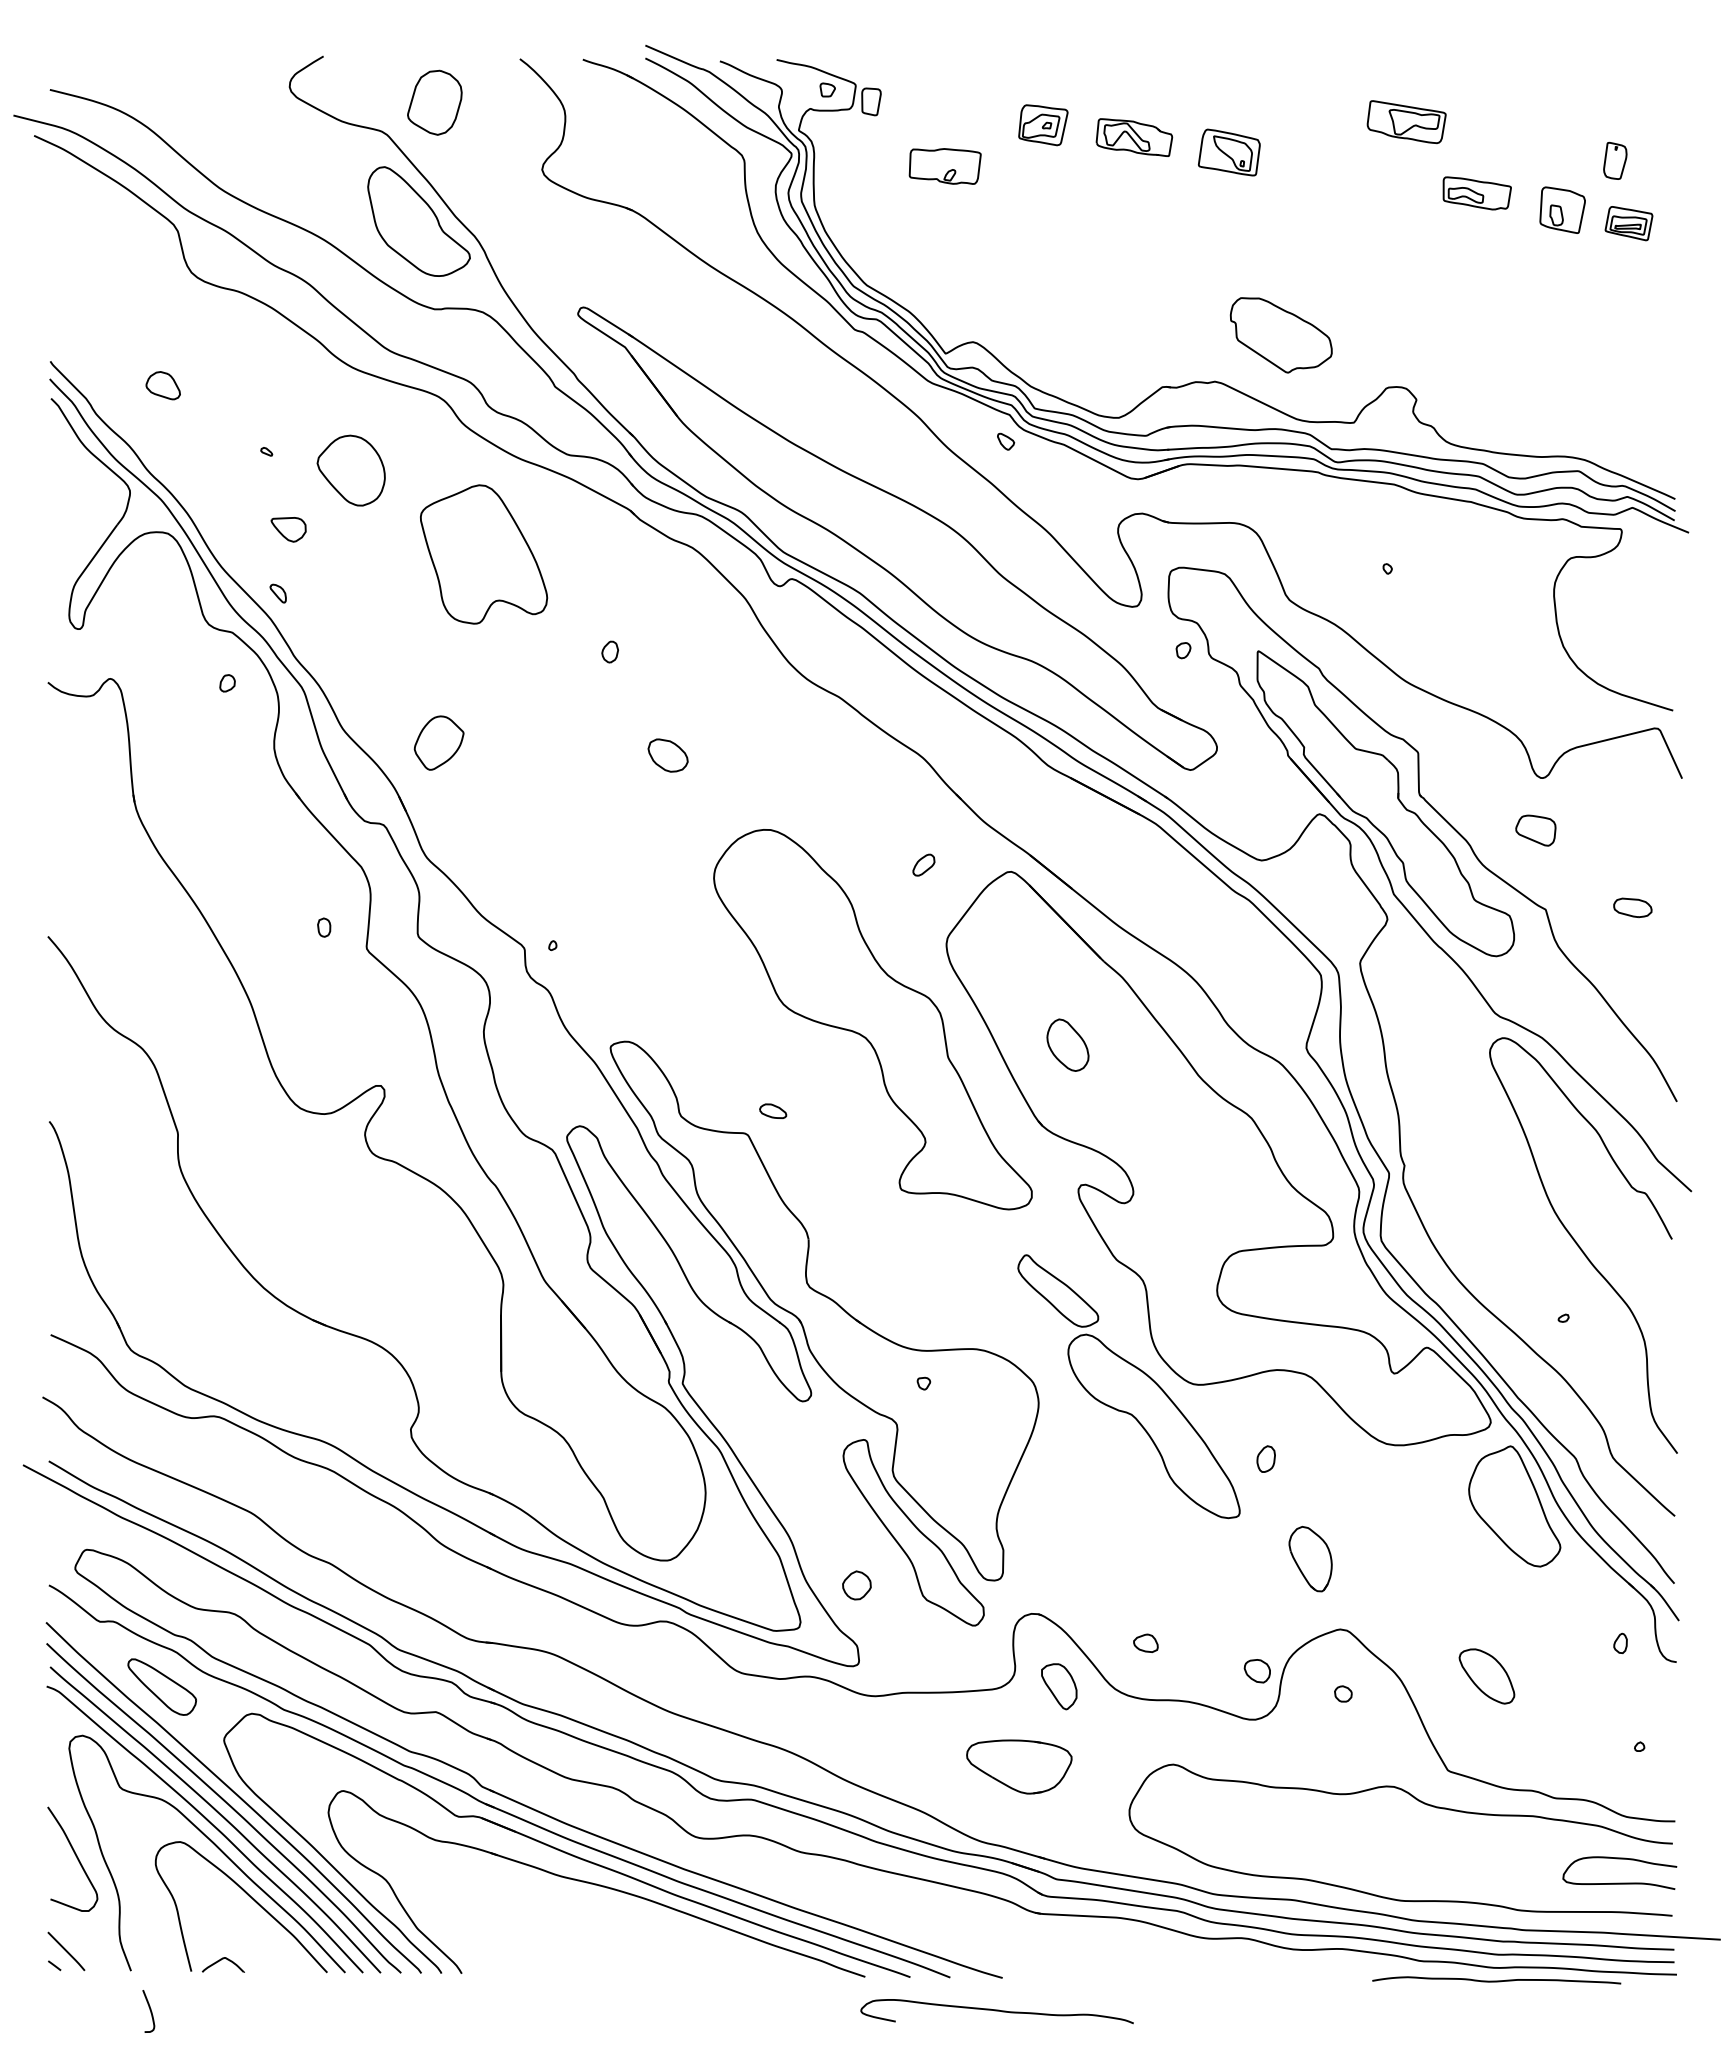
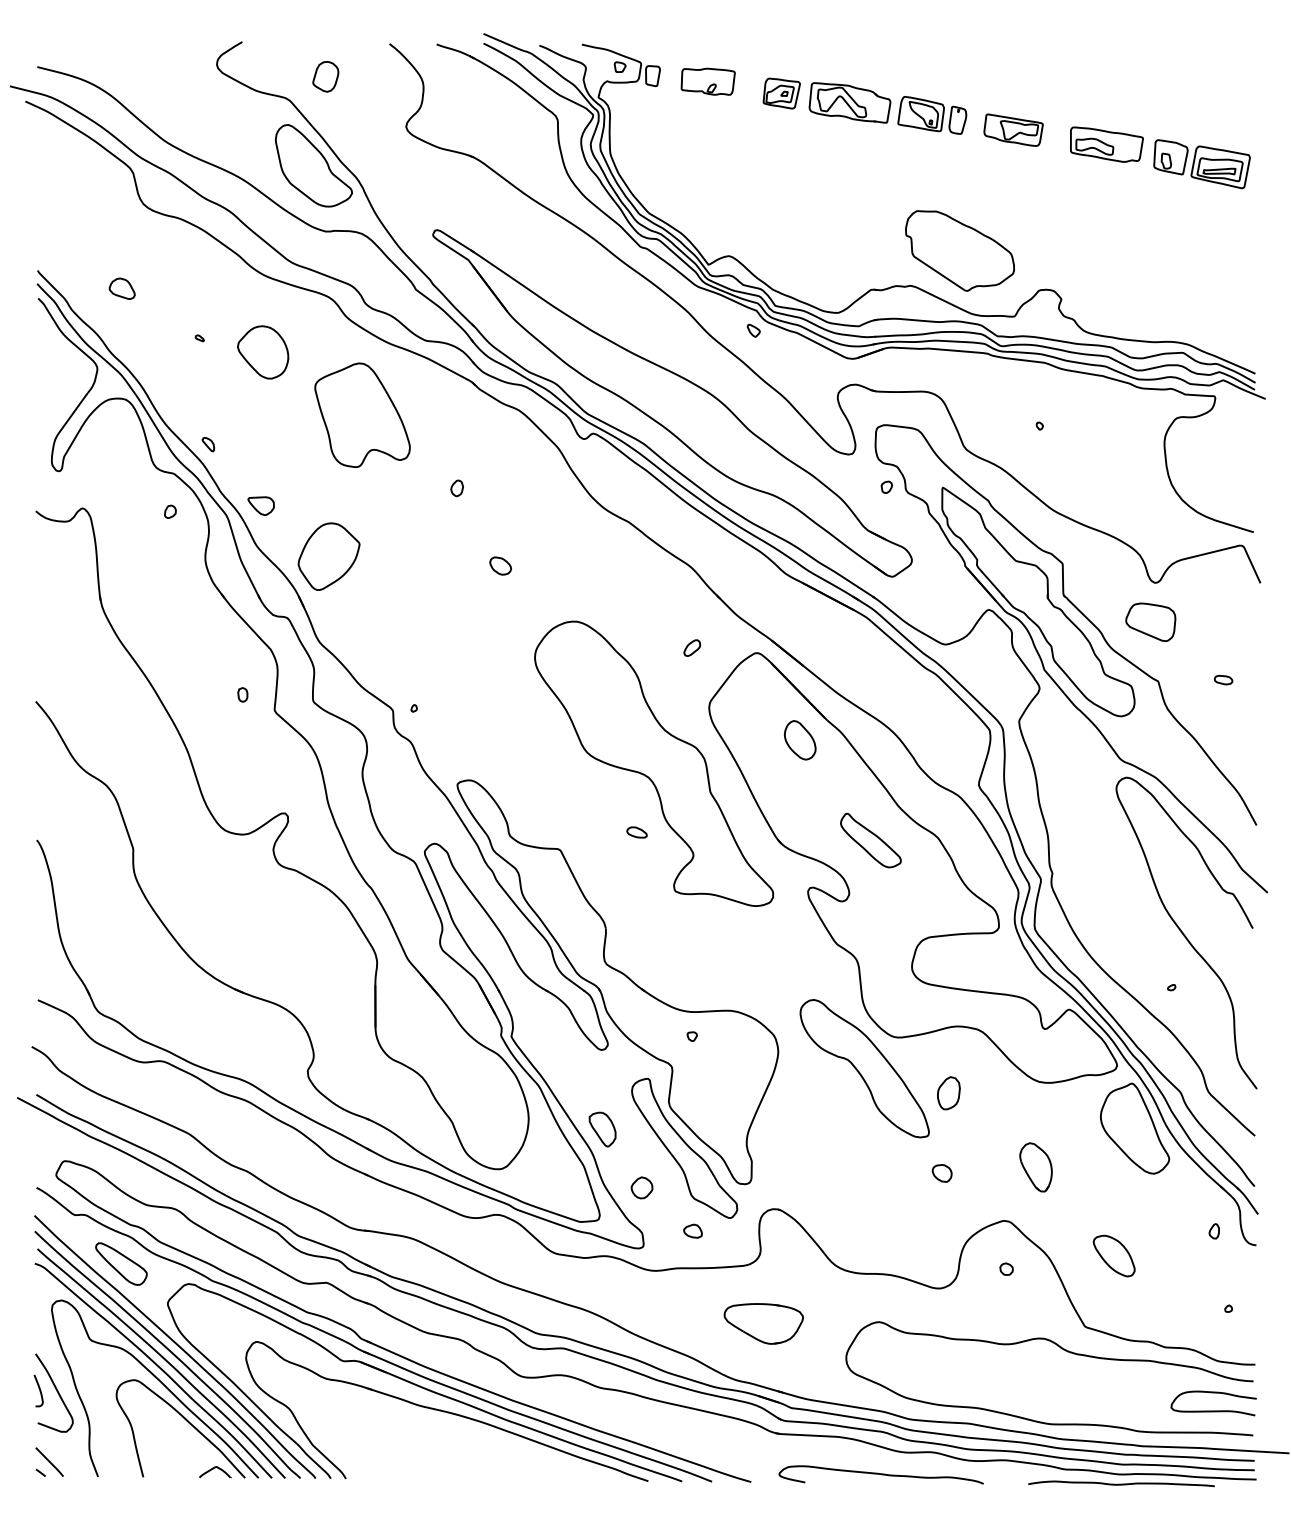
part: (434, 102) -> (325, 76), size x0.62
part: (1406, 122) -> (1013, 130), moved
part: (1134, 137) -> (850, 102), size x1.43
part: (1615, 160) -> (957, 120), moved
part: (944, 166) -> (707, 81), moved
part: (1477, 193) -> (1107, 144), size x1.43
part: (1628, 223) -> (1220, 167), size x1.67
part: (1281, 335) -> (960, 251), size x1.43
part: (288, 529) -> (261, 505), moved
part: (438, 742) -> (328, 556), size x1.67
part: (668, 755) -> (500, 565), size x0.71
part: (1535, 830) -> (1150, 622), size x1.67
part: (1632, 907) -> (1223, 679), size x0.62
part: (1067, 1044) -> (799, 739), moved
part: (773, 1111) -> (637, 832), moved
part: (1058, 1290) -> (871, 840), moved
part: (1265, 1458) -> (948, 1092), size x1.67
part: (1310, 1559) -> (1035, 1167), moved
part: (1145, 1642) -> (692, 1230), moved
part: (1256, 1671) -> (941, 1173), moved
part: (1059, 1686) -> (602, 1129), moved
curve: (221, 1960) -> (213, 1468), moved
curve: (149, 2010) -> (39, 1390), moved
curve: (996, 2011) -> (880, 1474), moved

